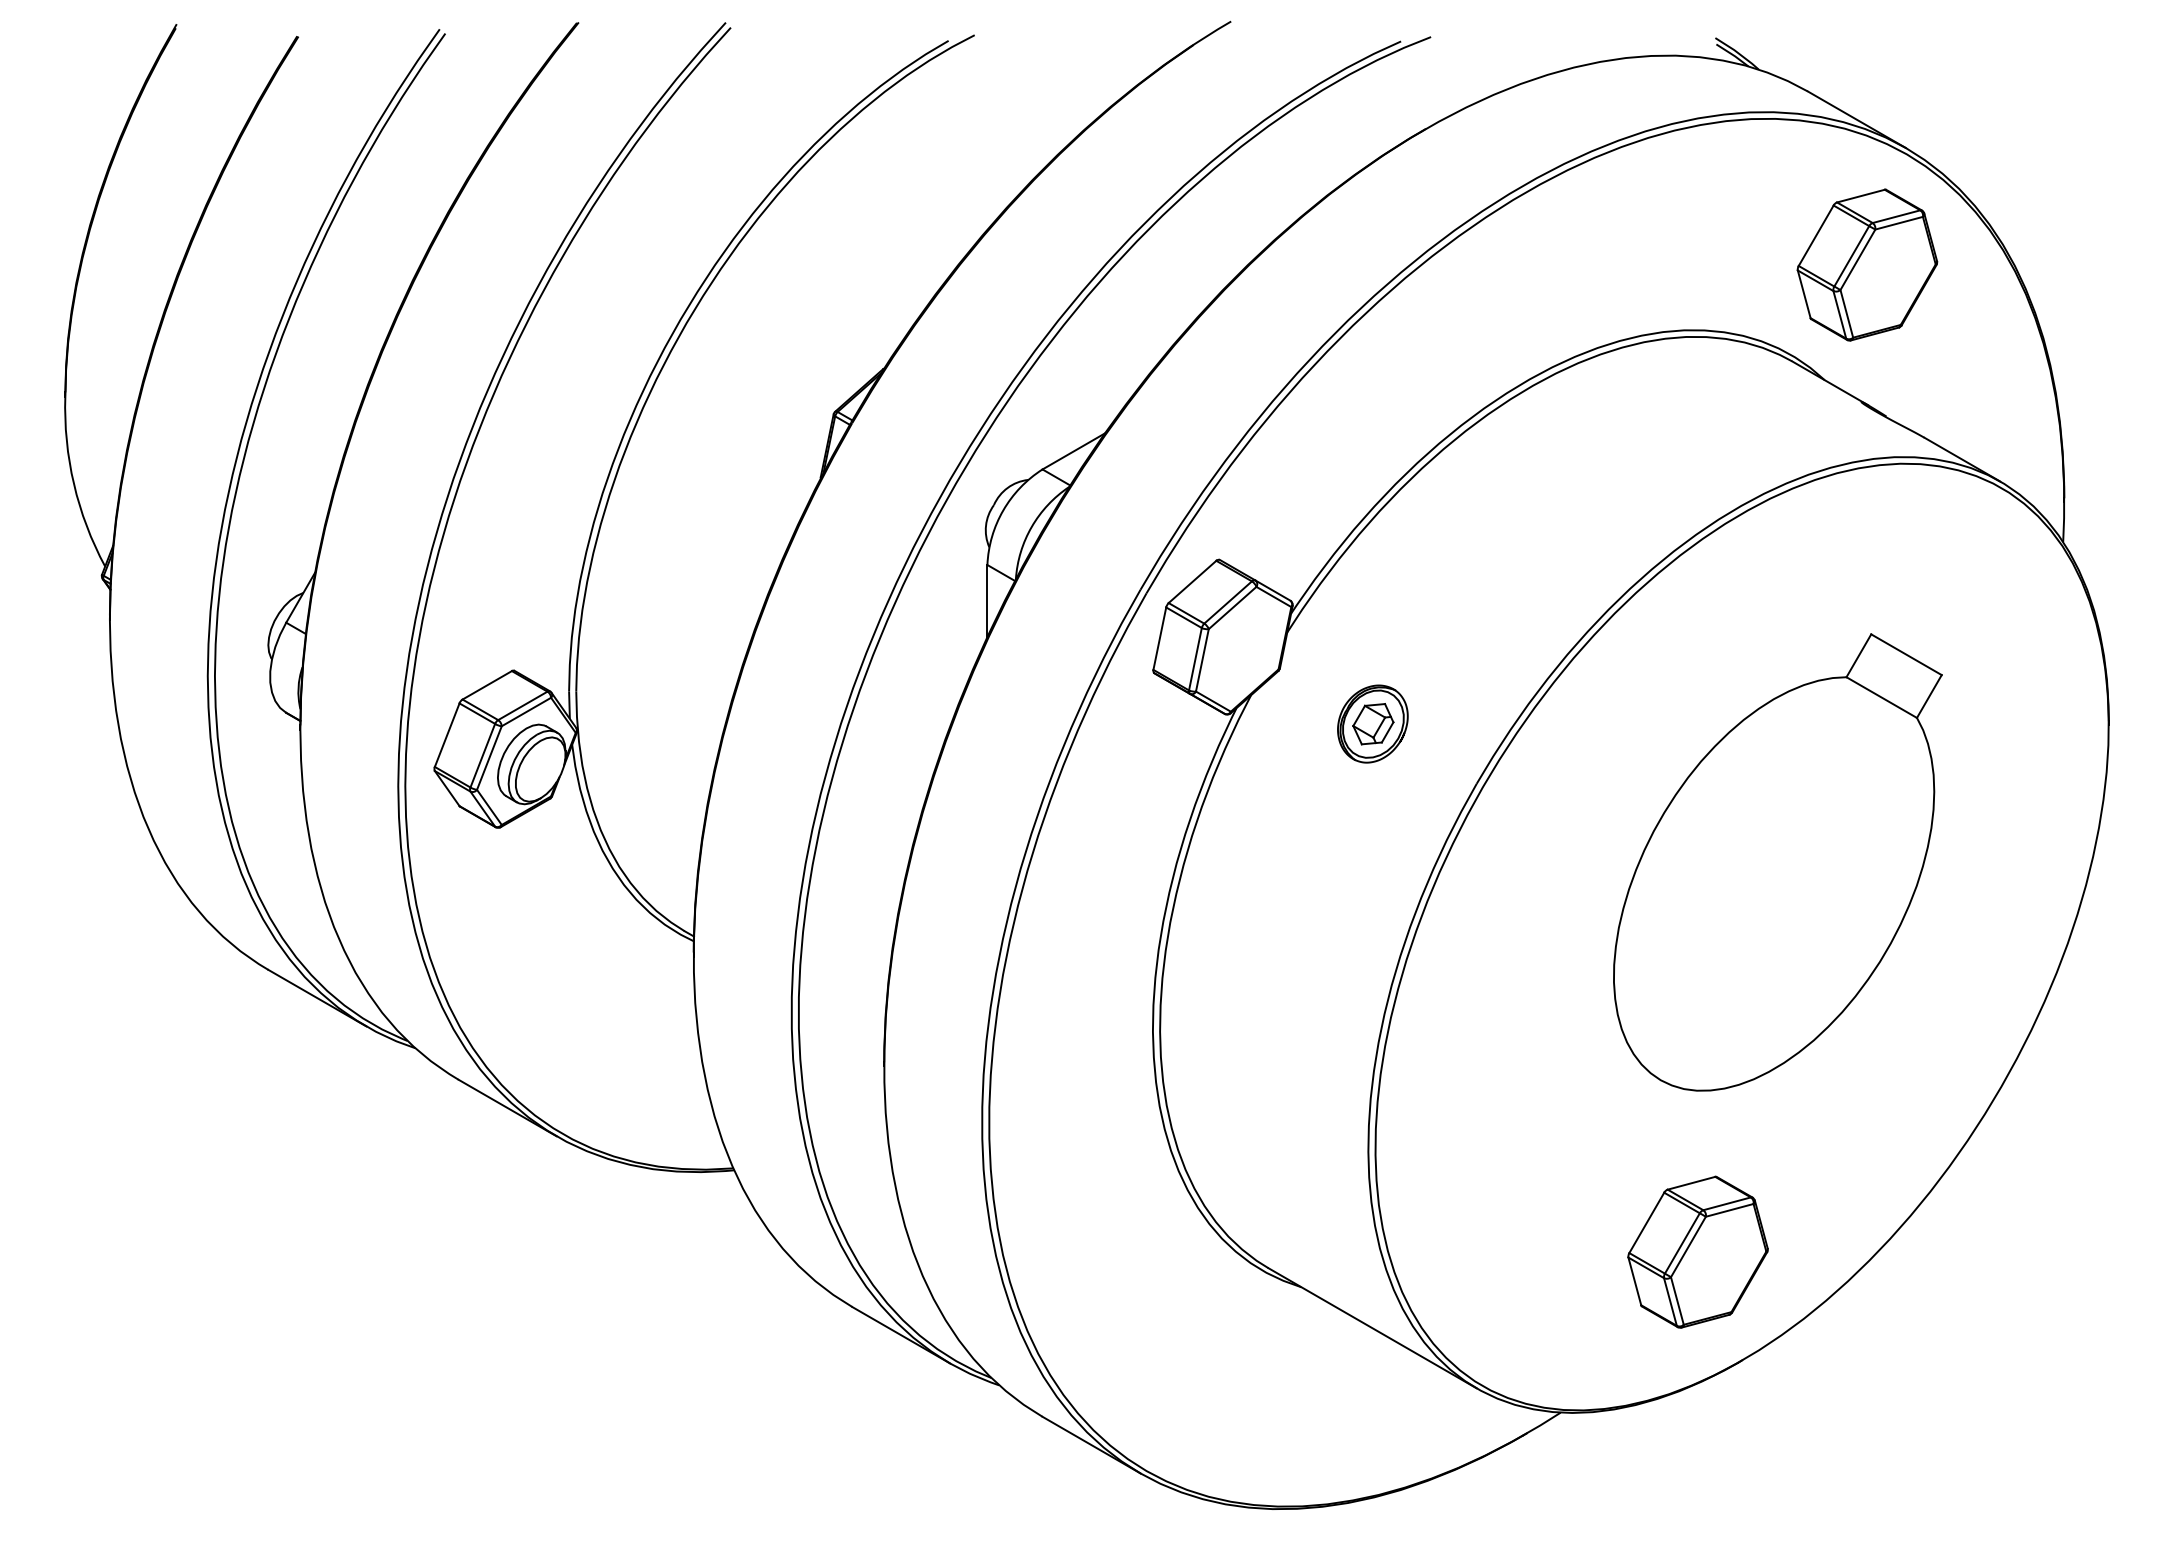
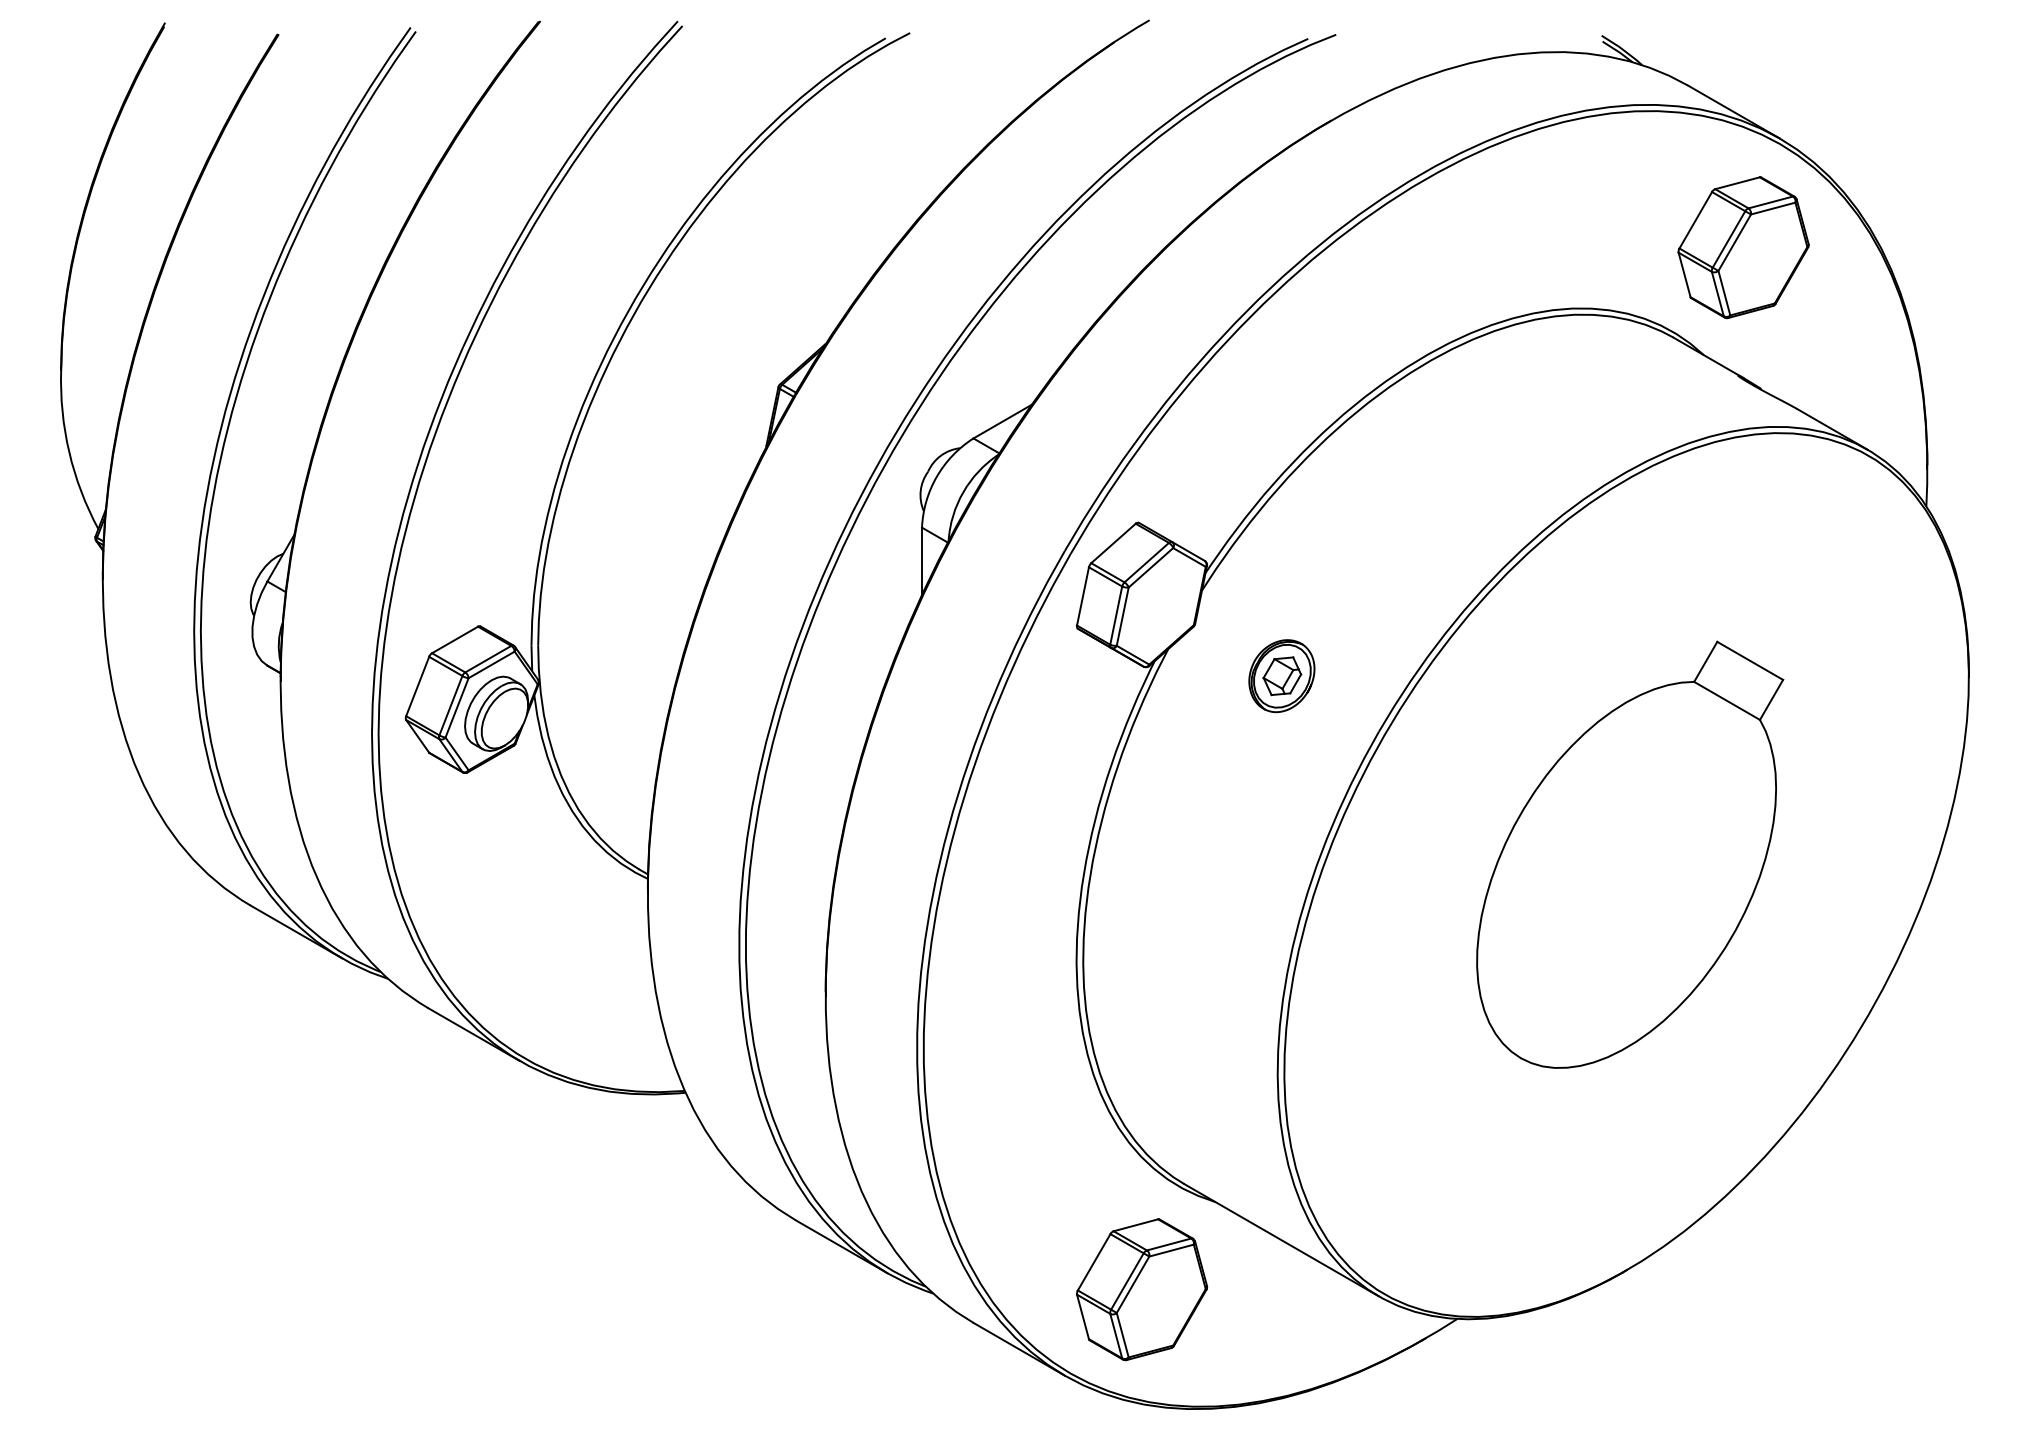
part: (1777, 862) -> (1629, 854), moved
part: (1697, 1251) -> (1141, 1288), moved

